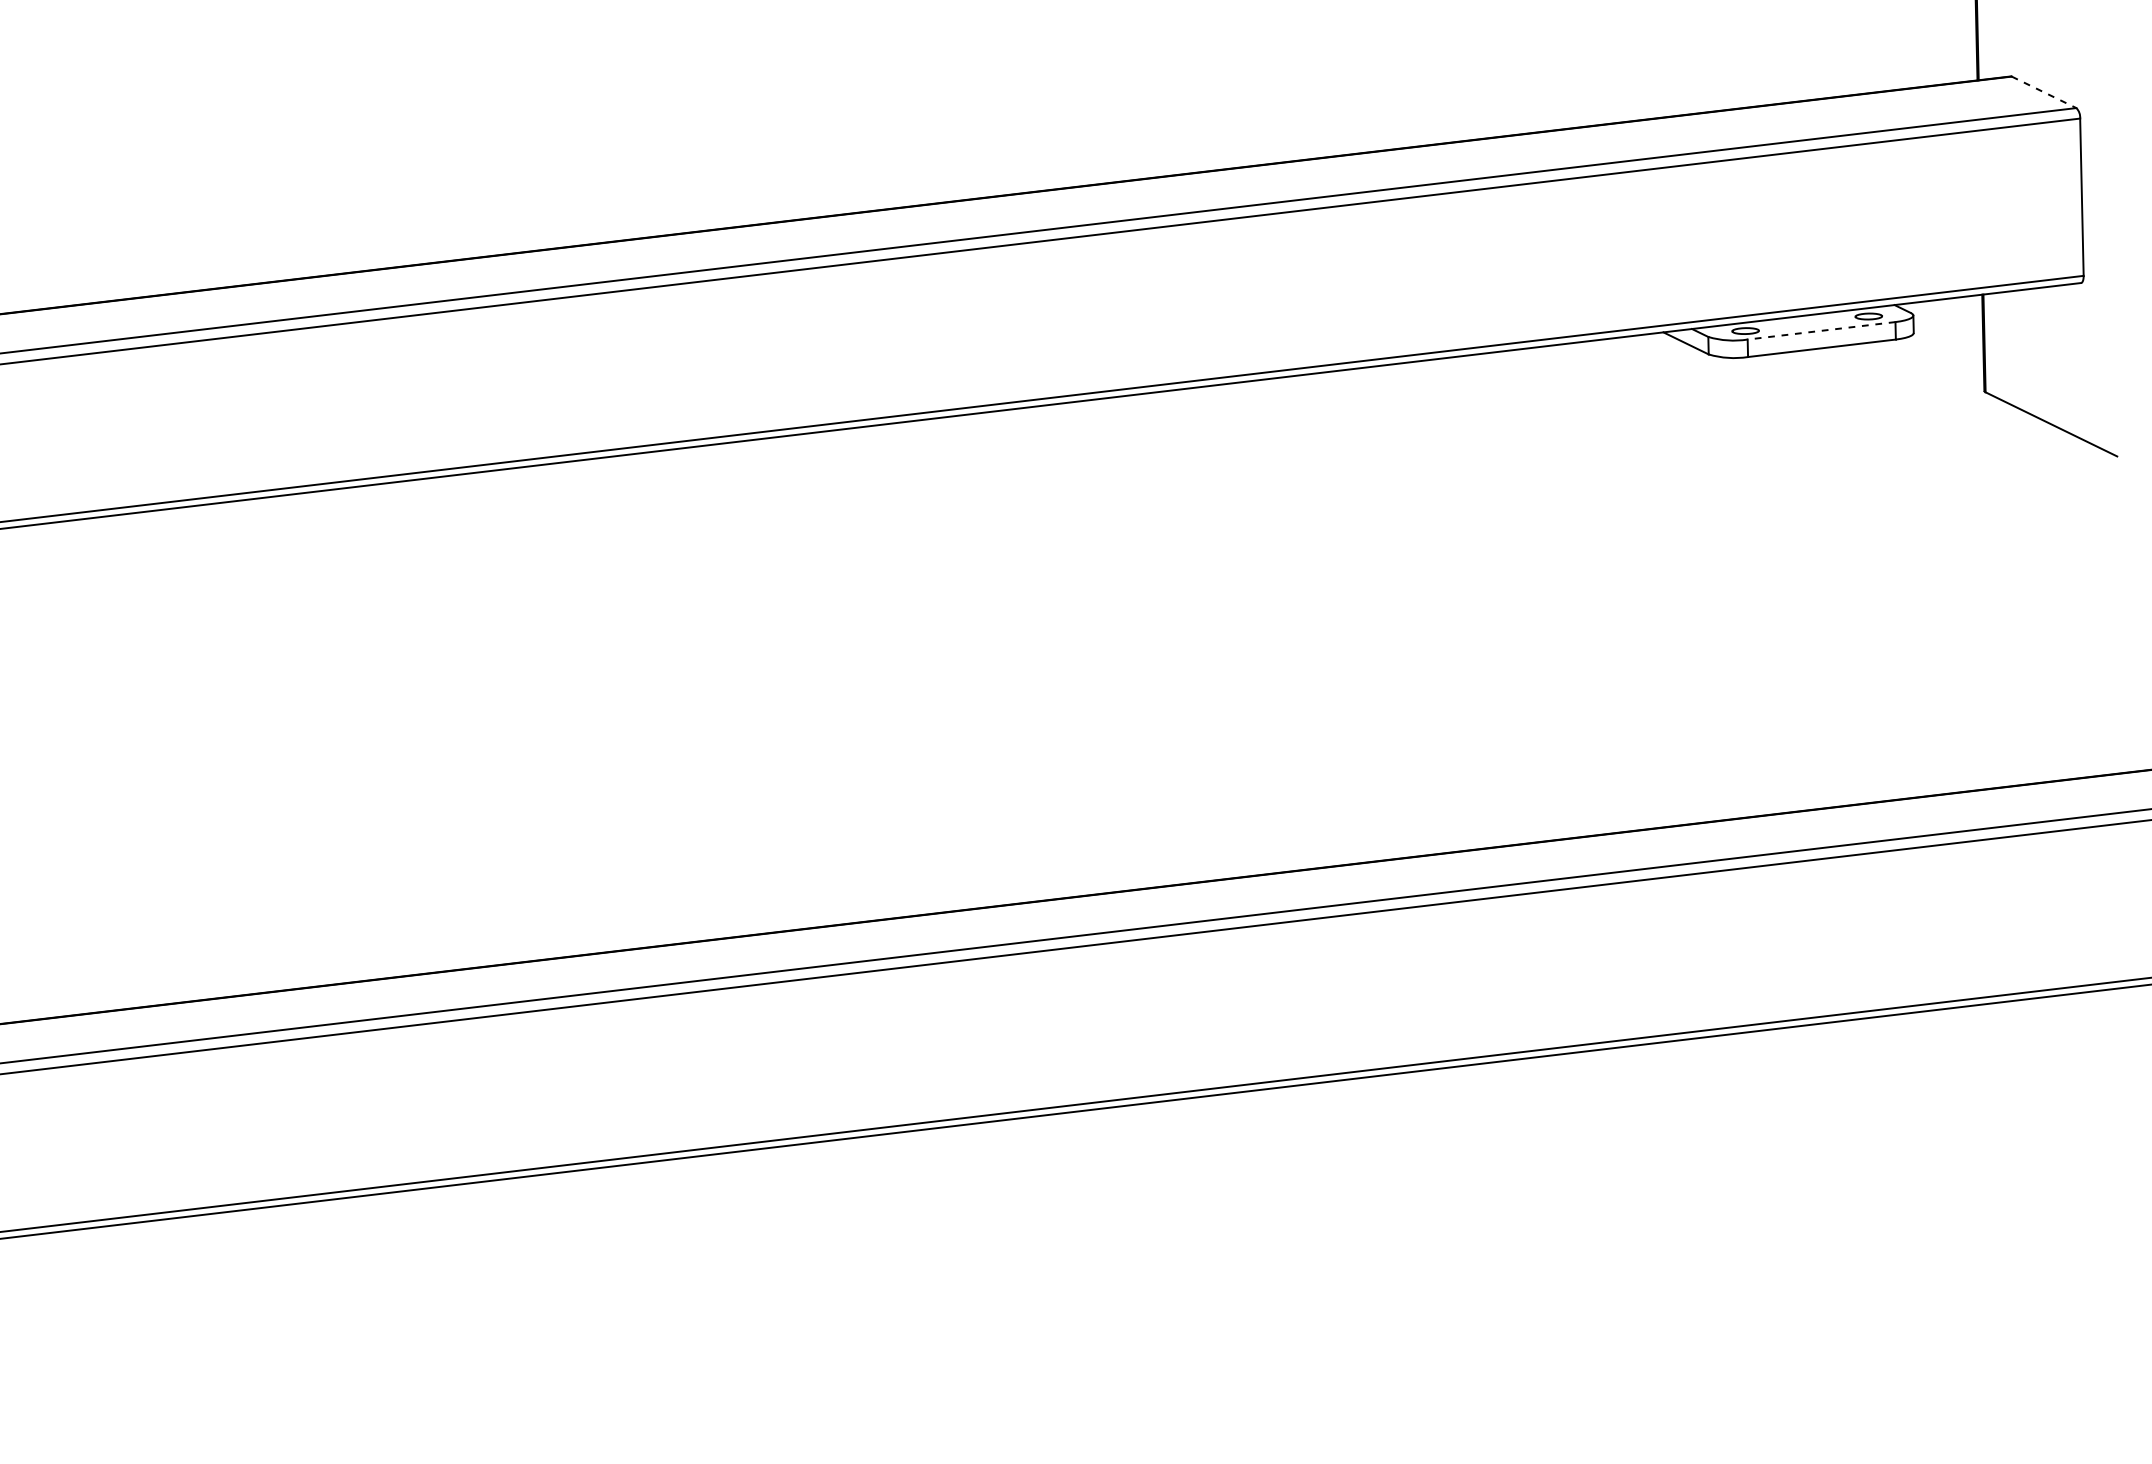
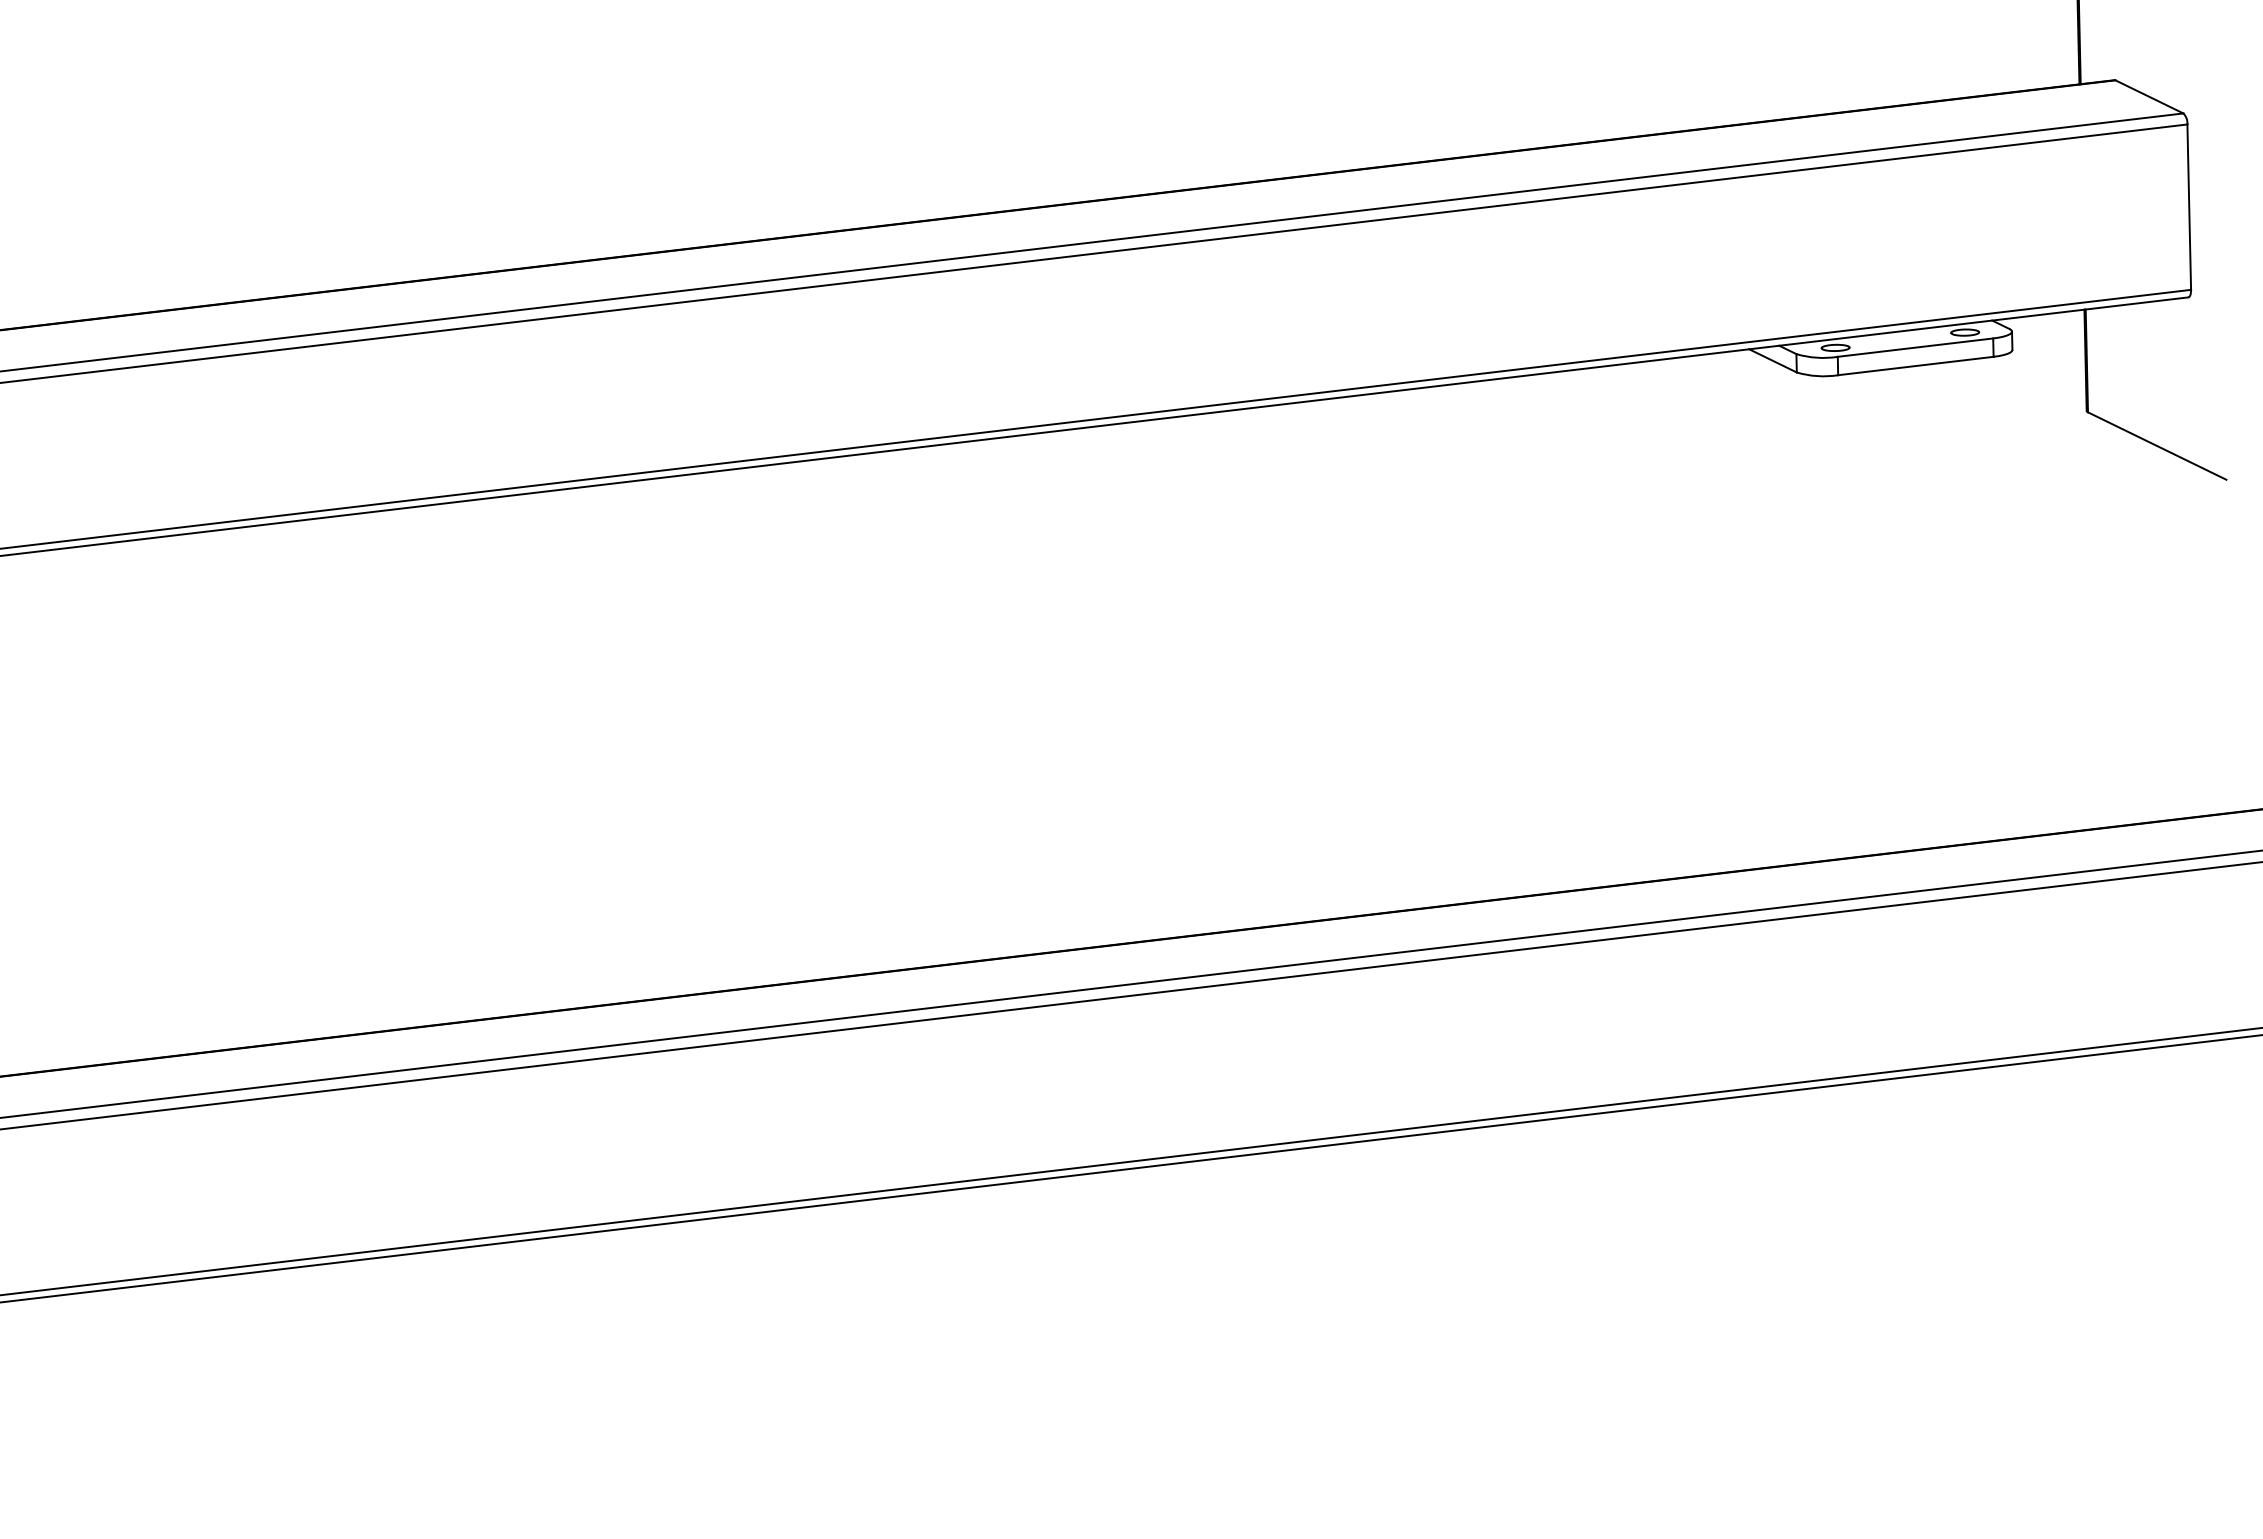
line: (2044, 91) -> (2149, 96), dashed -> solid
line: (1820, 330) -> (1914, 347), dashed -> solid

